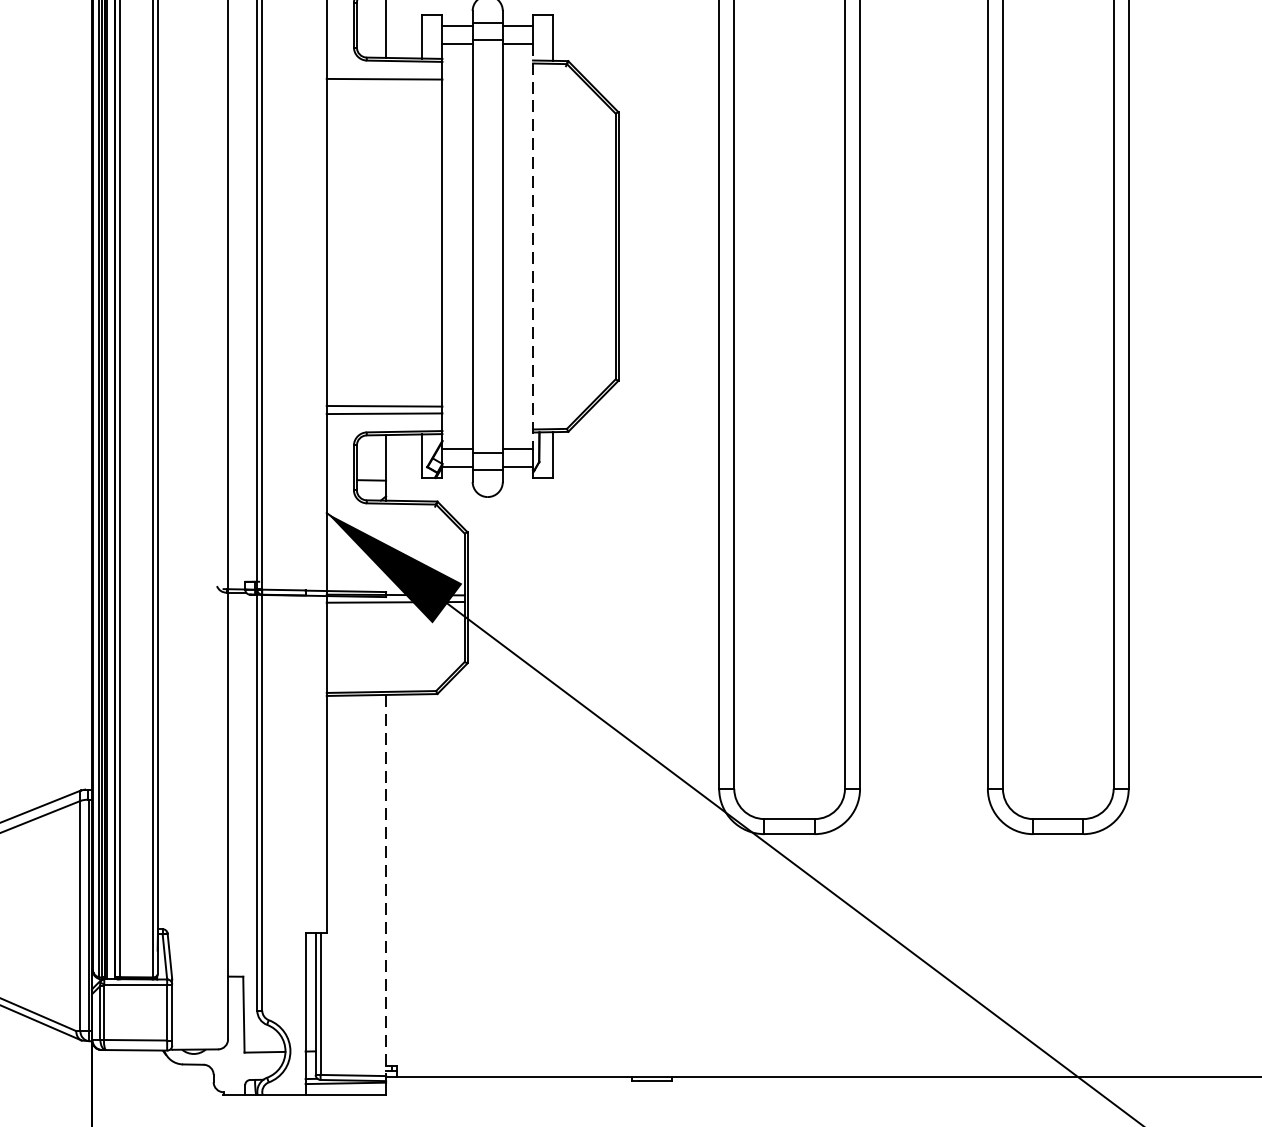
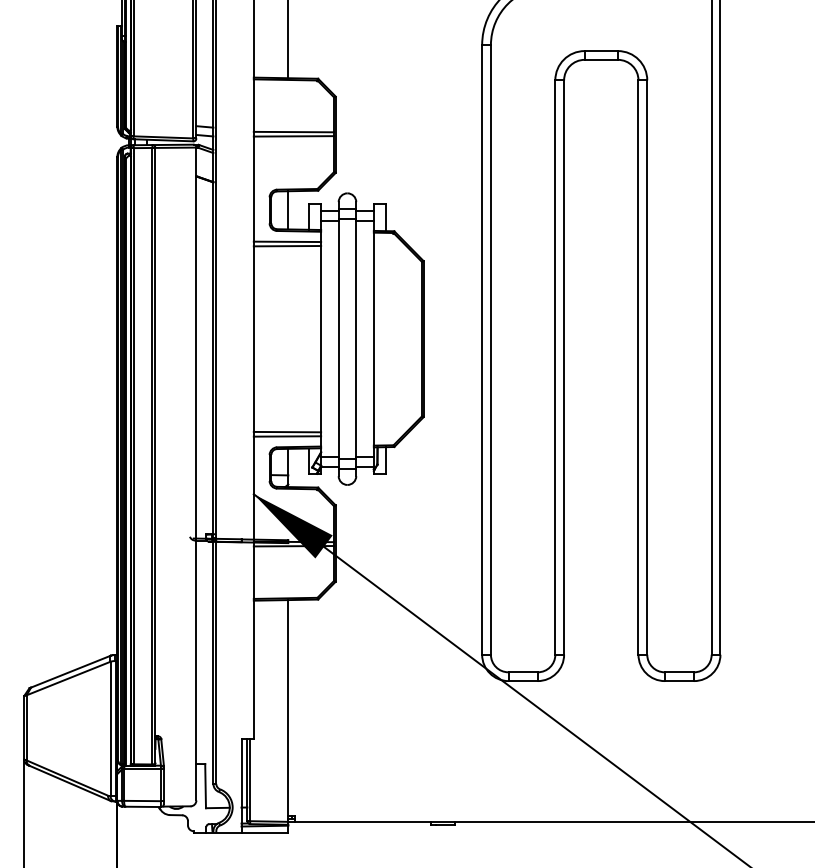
line: (384, 87) -> (287, 246), added
line: (532, 247) -> (373, 339), dashed -> solid
line: (386, 884) -> (288, 710), dashed -> solid

